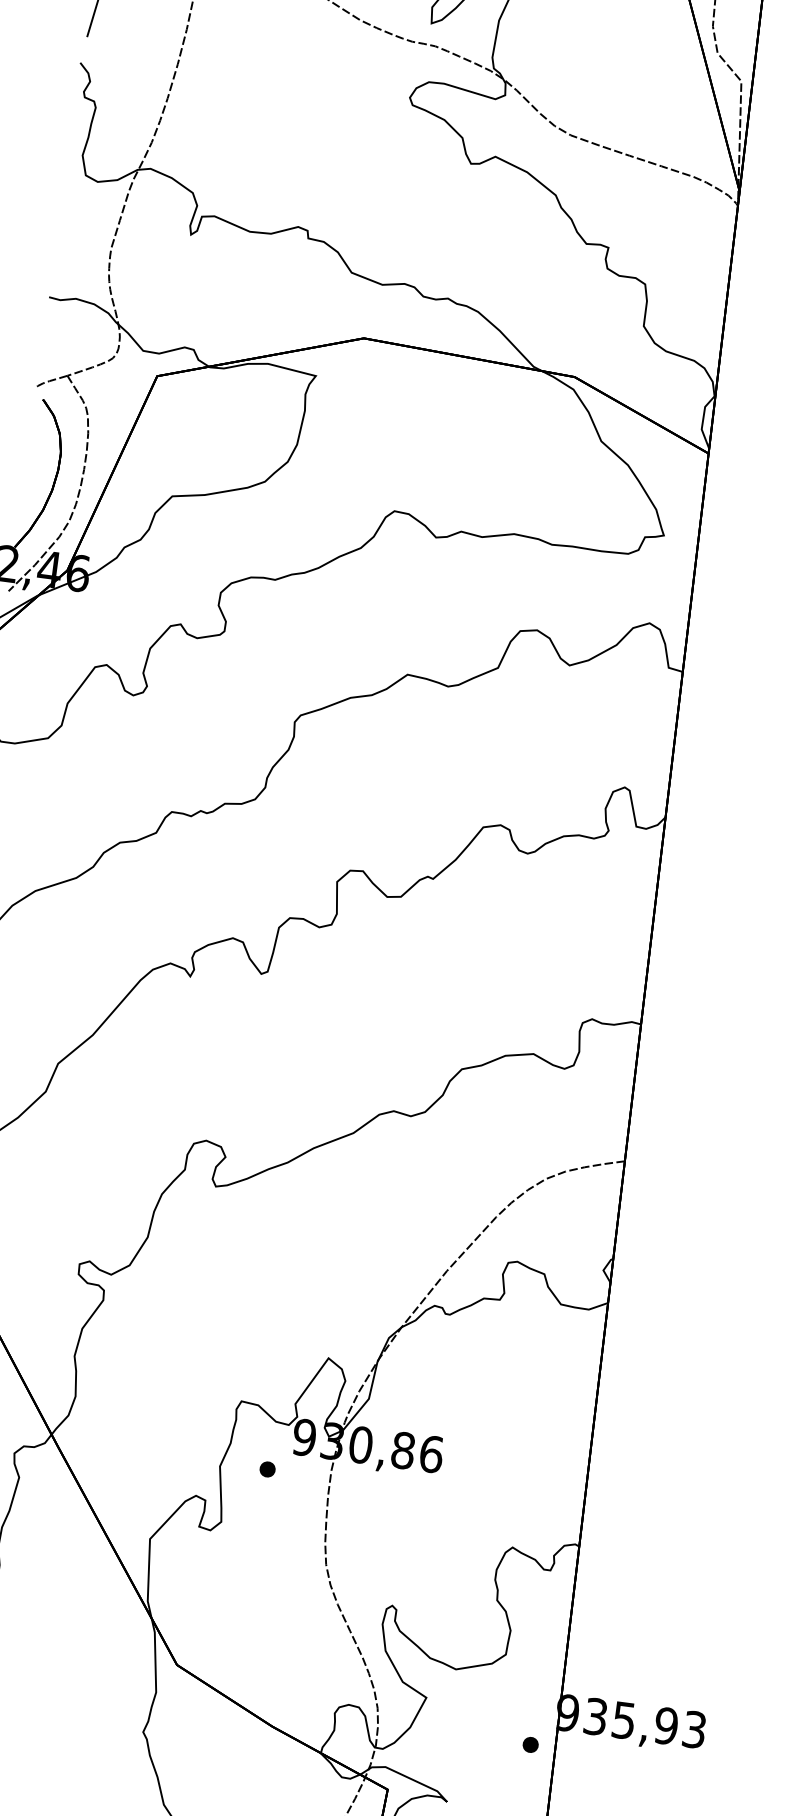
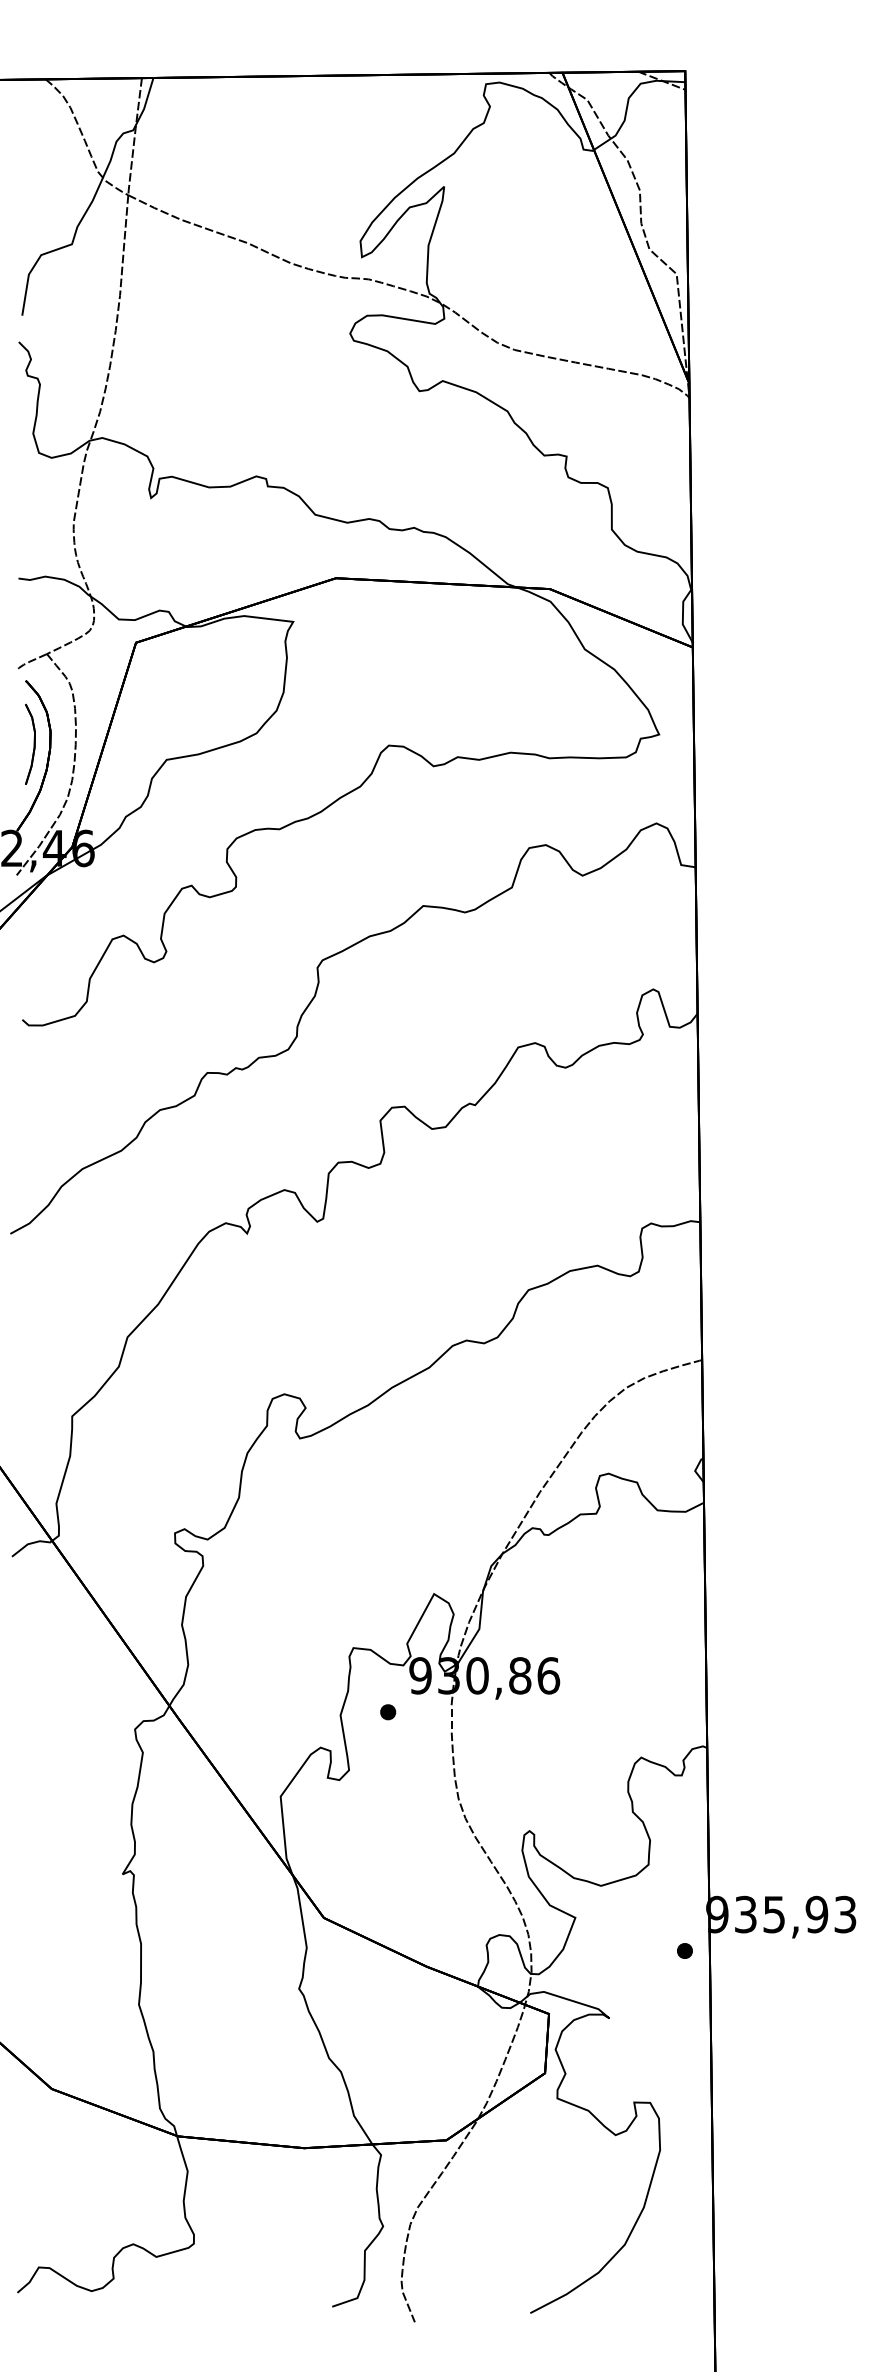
part: (39, 462) -> (30, 743), added

